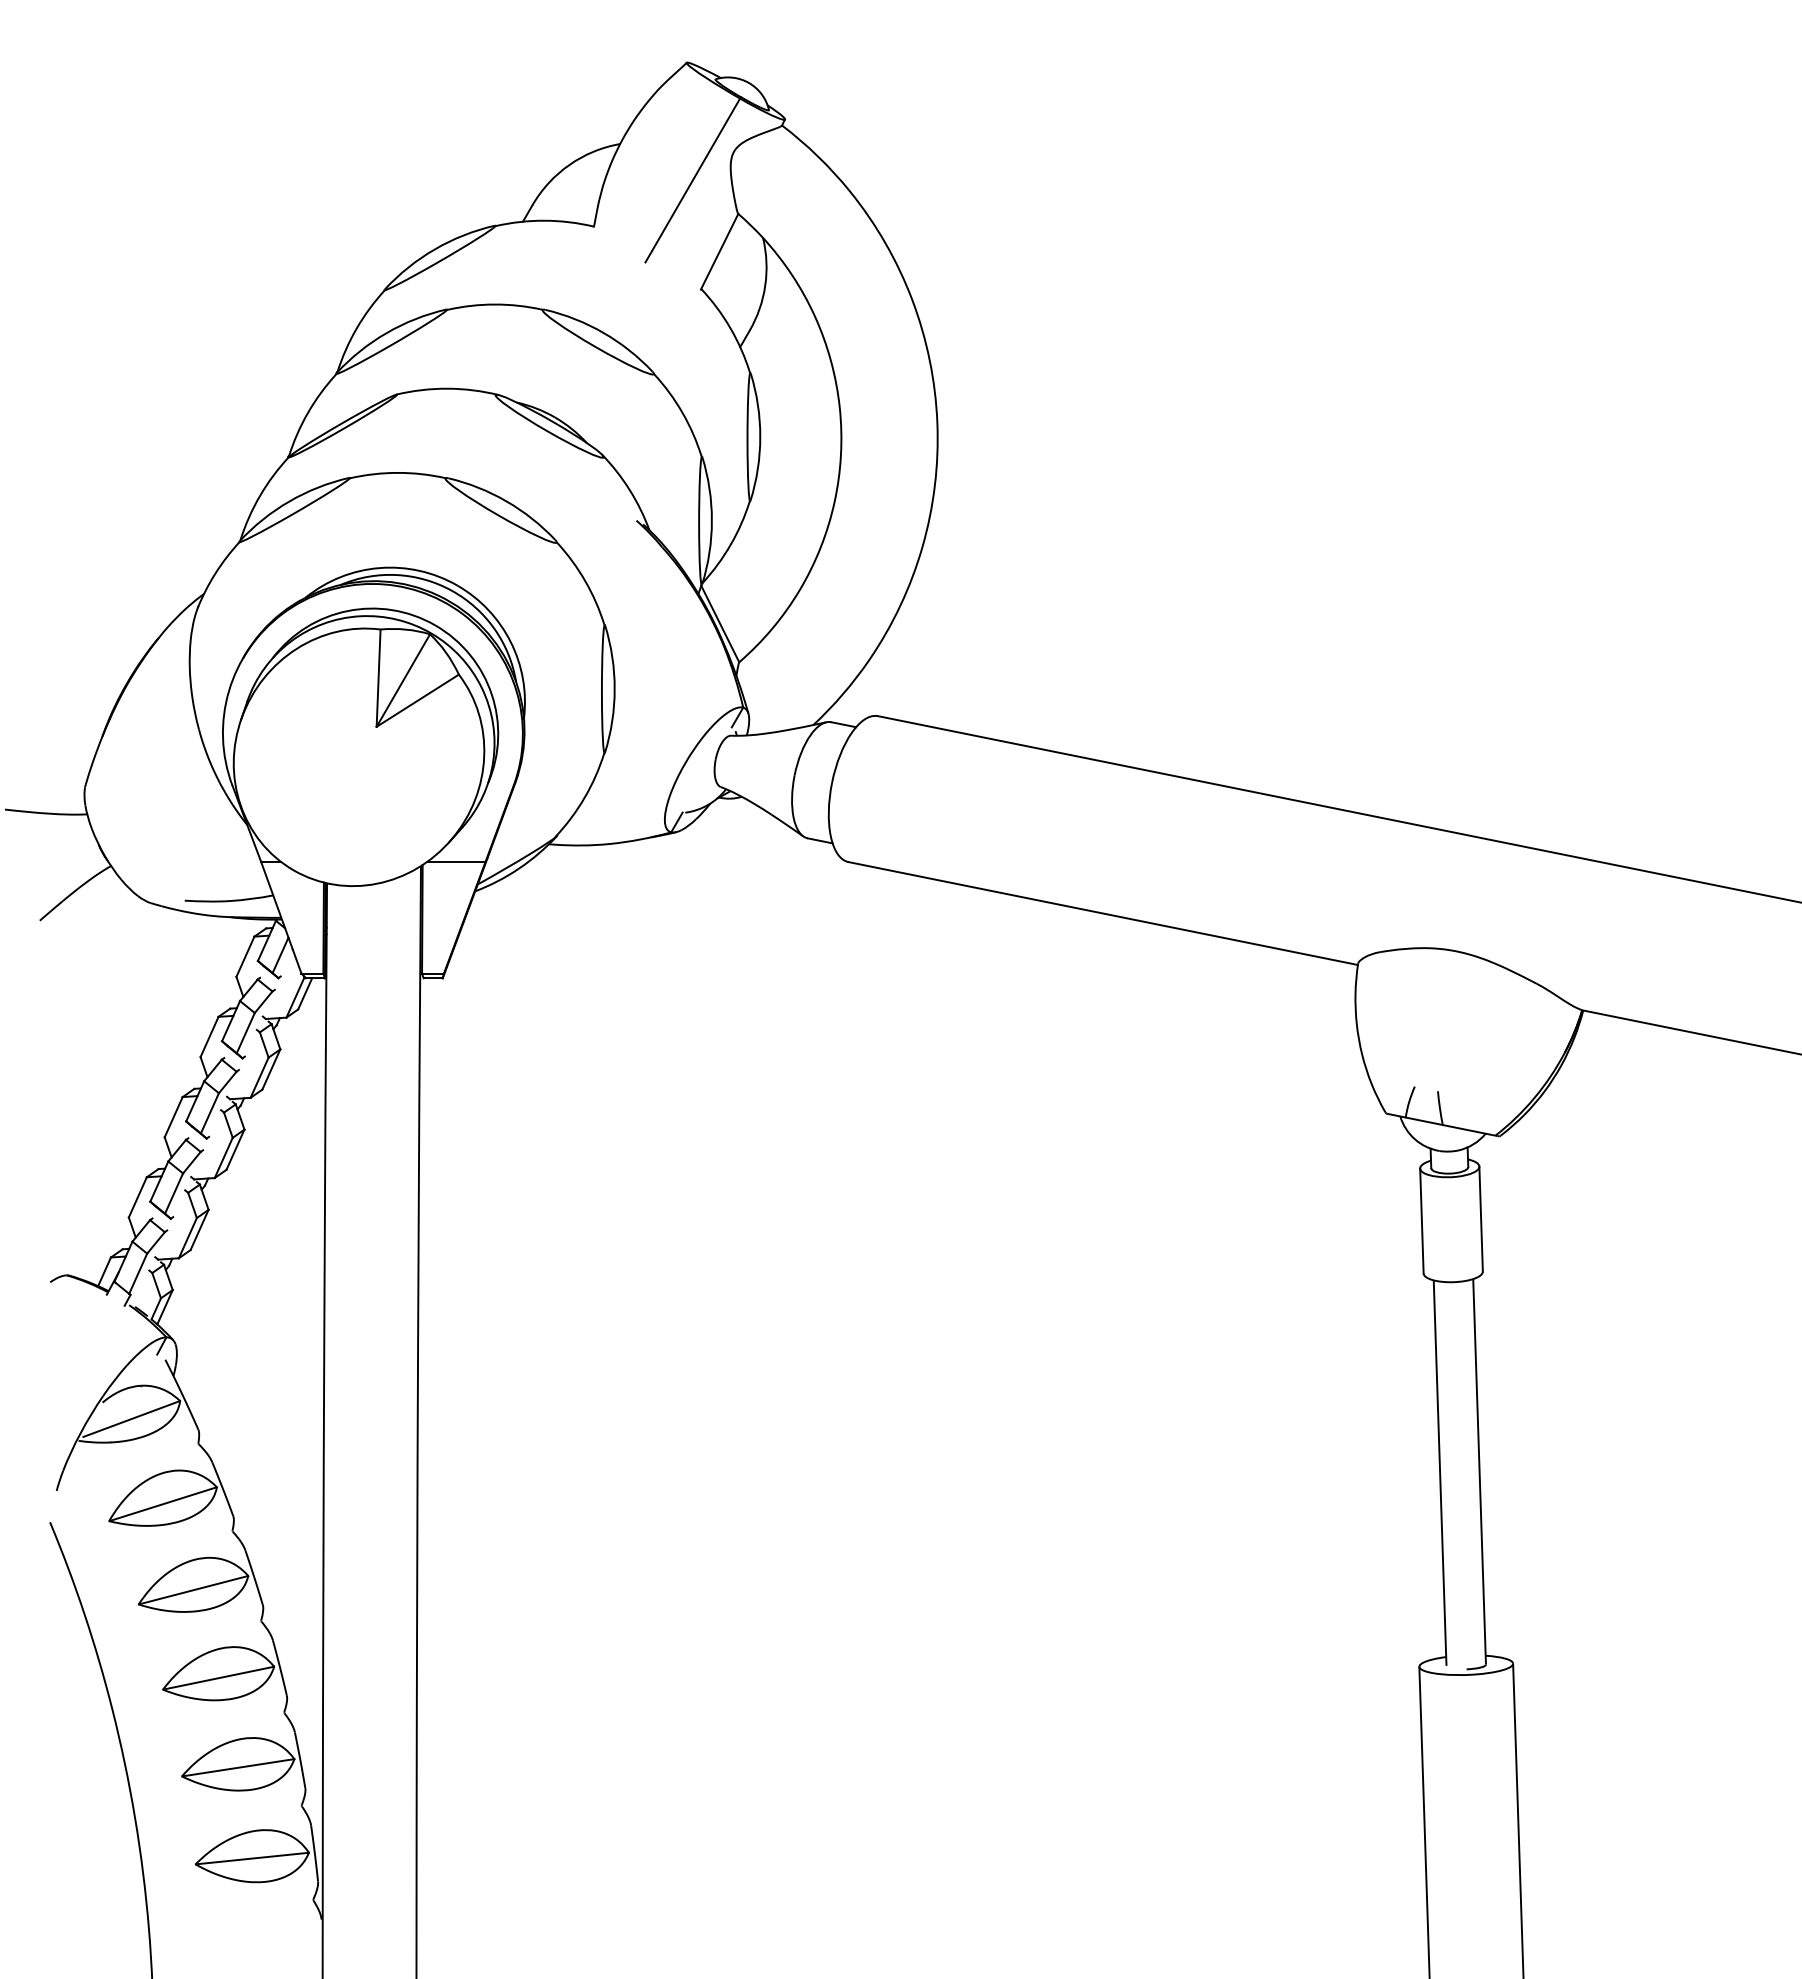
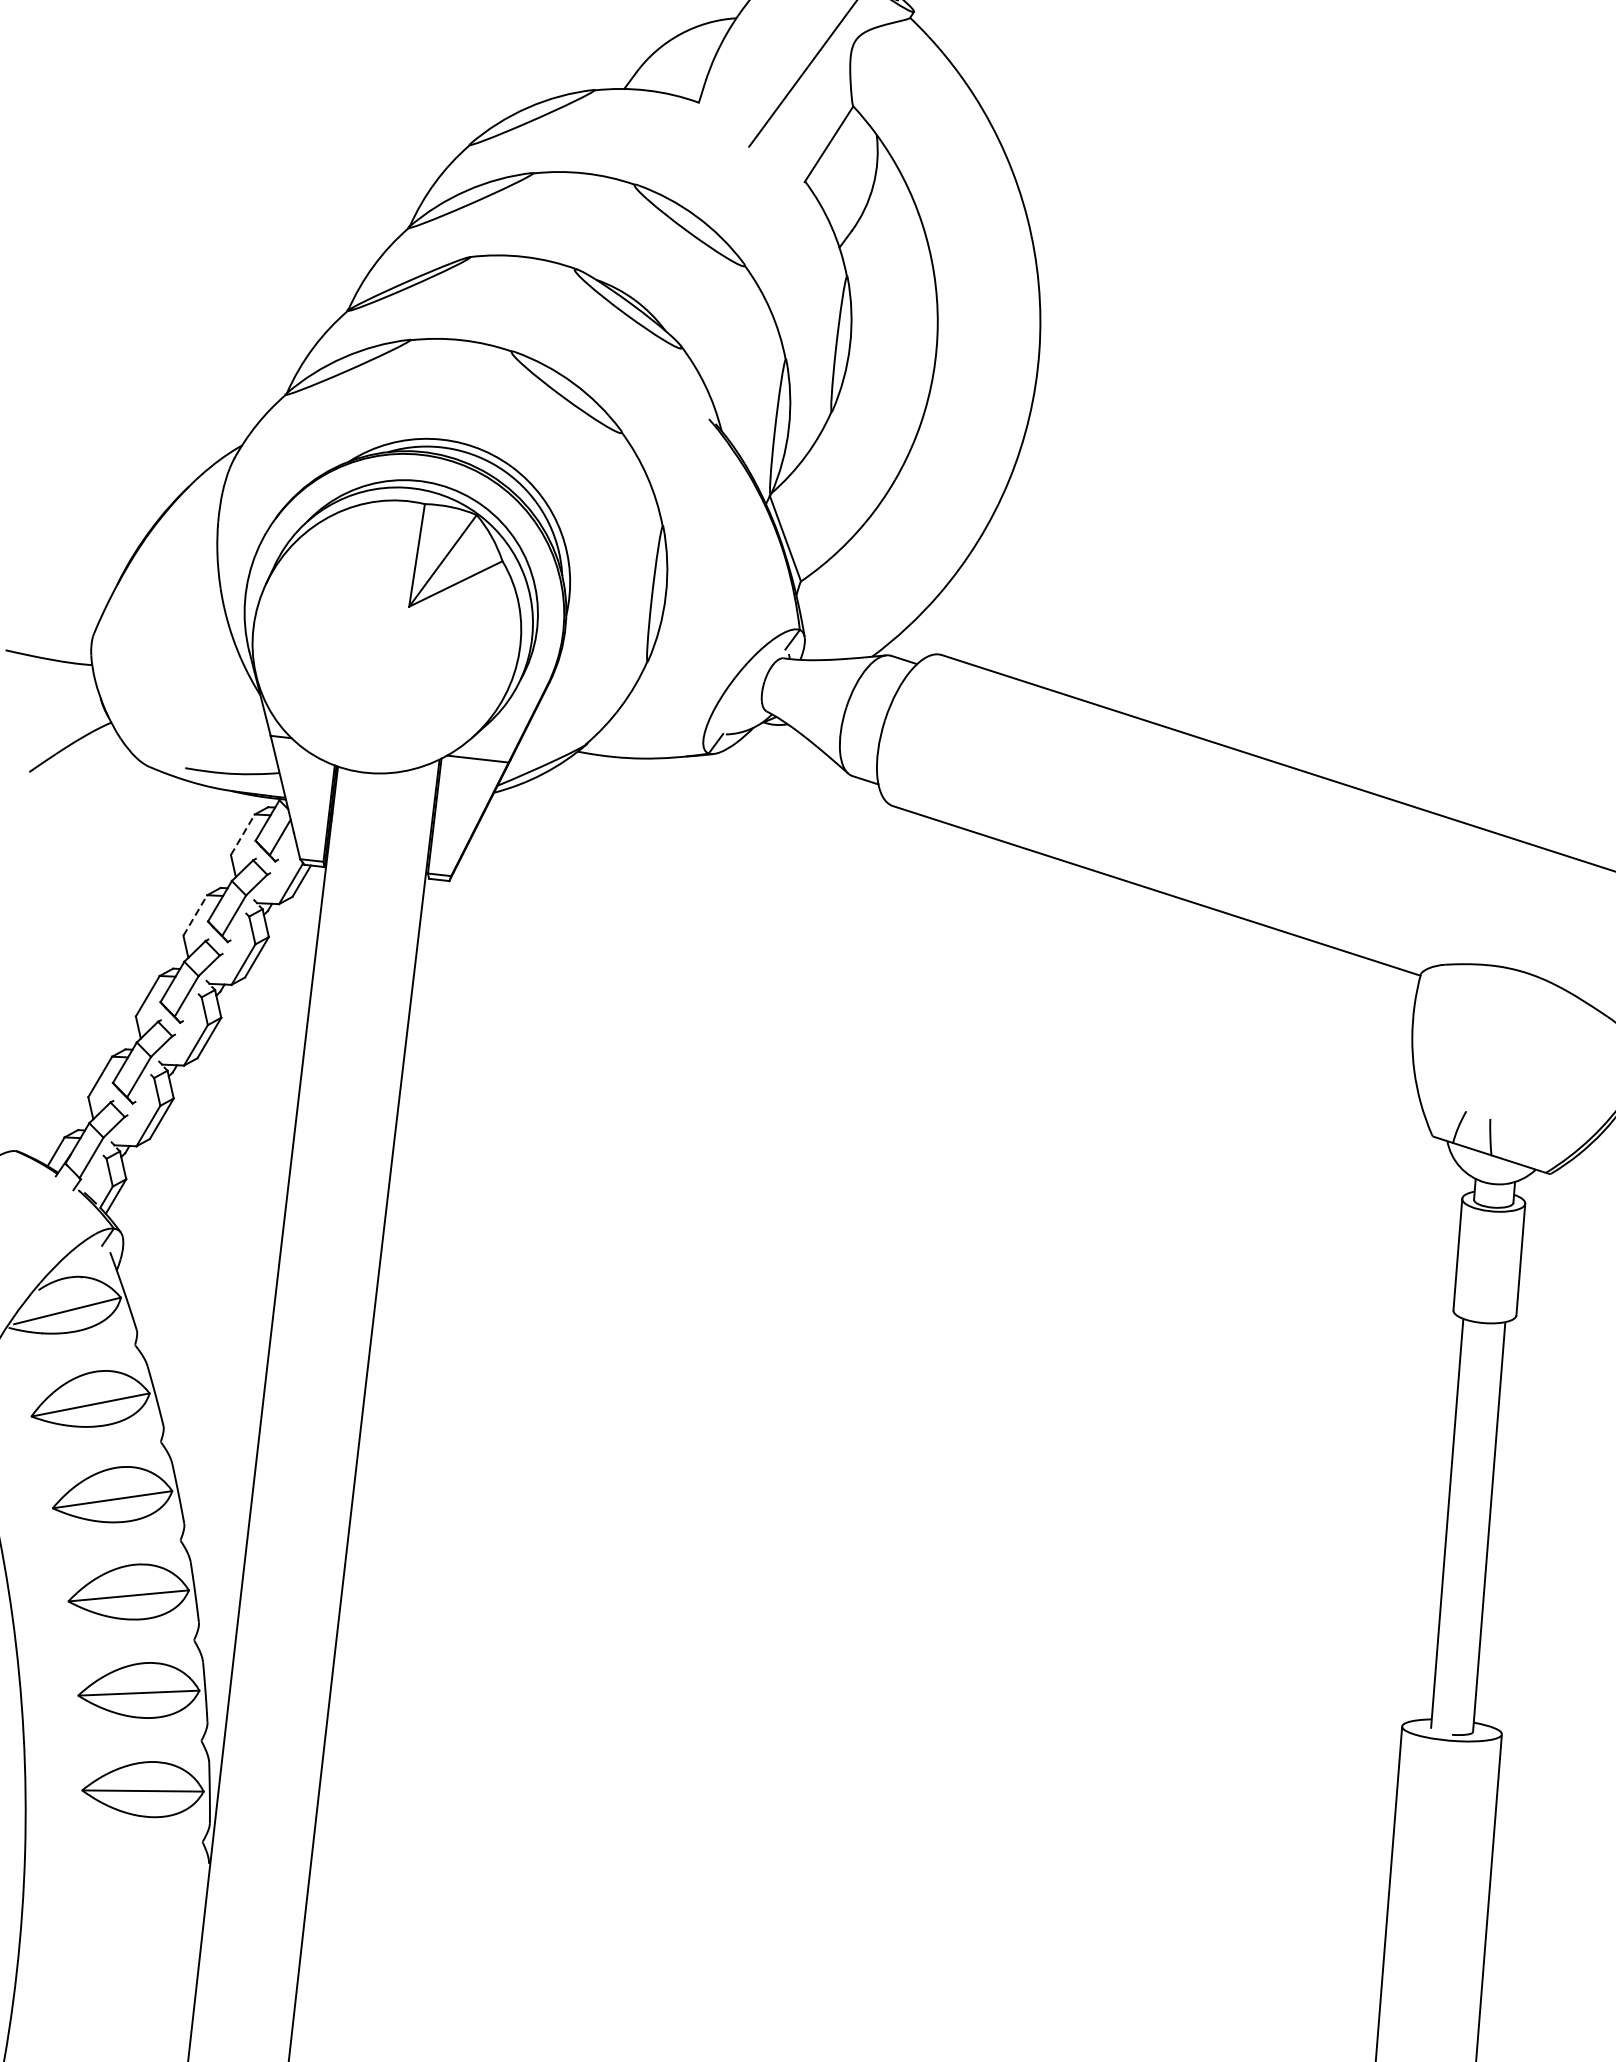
line: (245, 956) -> (242, 834), solid -> dashed
line: (209, 1036) -> (195, 914), solid -> dashed

